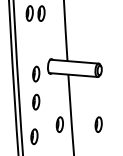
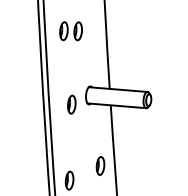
part: (35, 102) -> (71, 138), removed
part: (98, 124) -> (147, 165), removed

